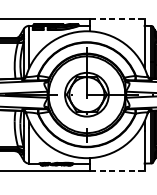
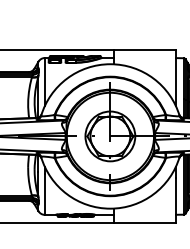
line: (117, 18) -> (145, 49), dashed -> solid
line: (117, 171) -> (145, 223), dashed -> solid

